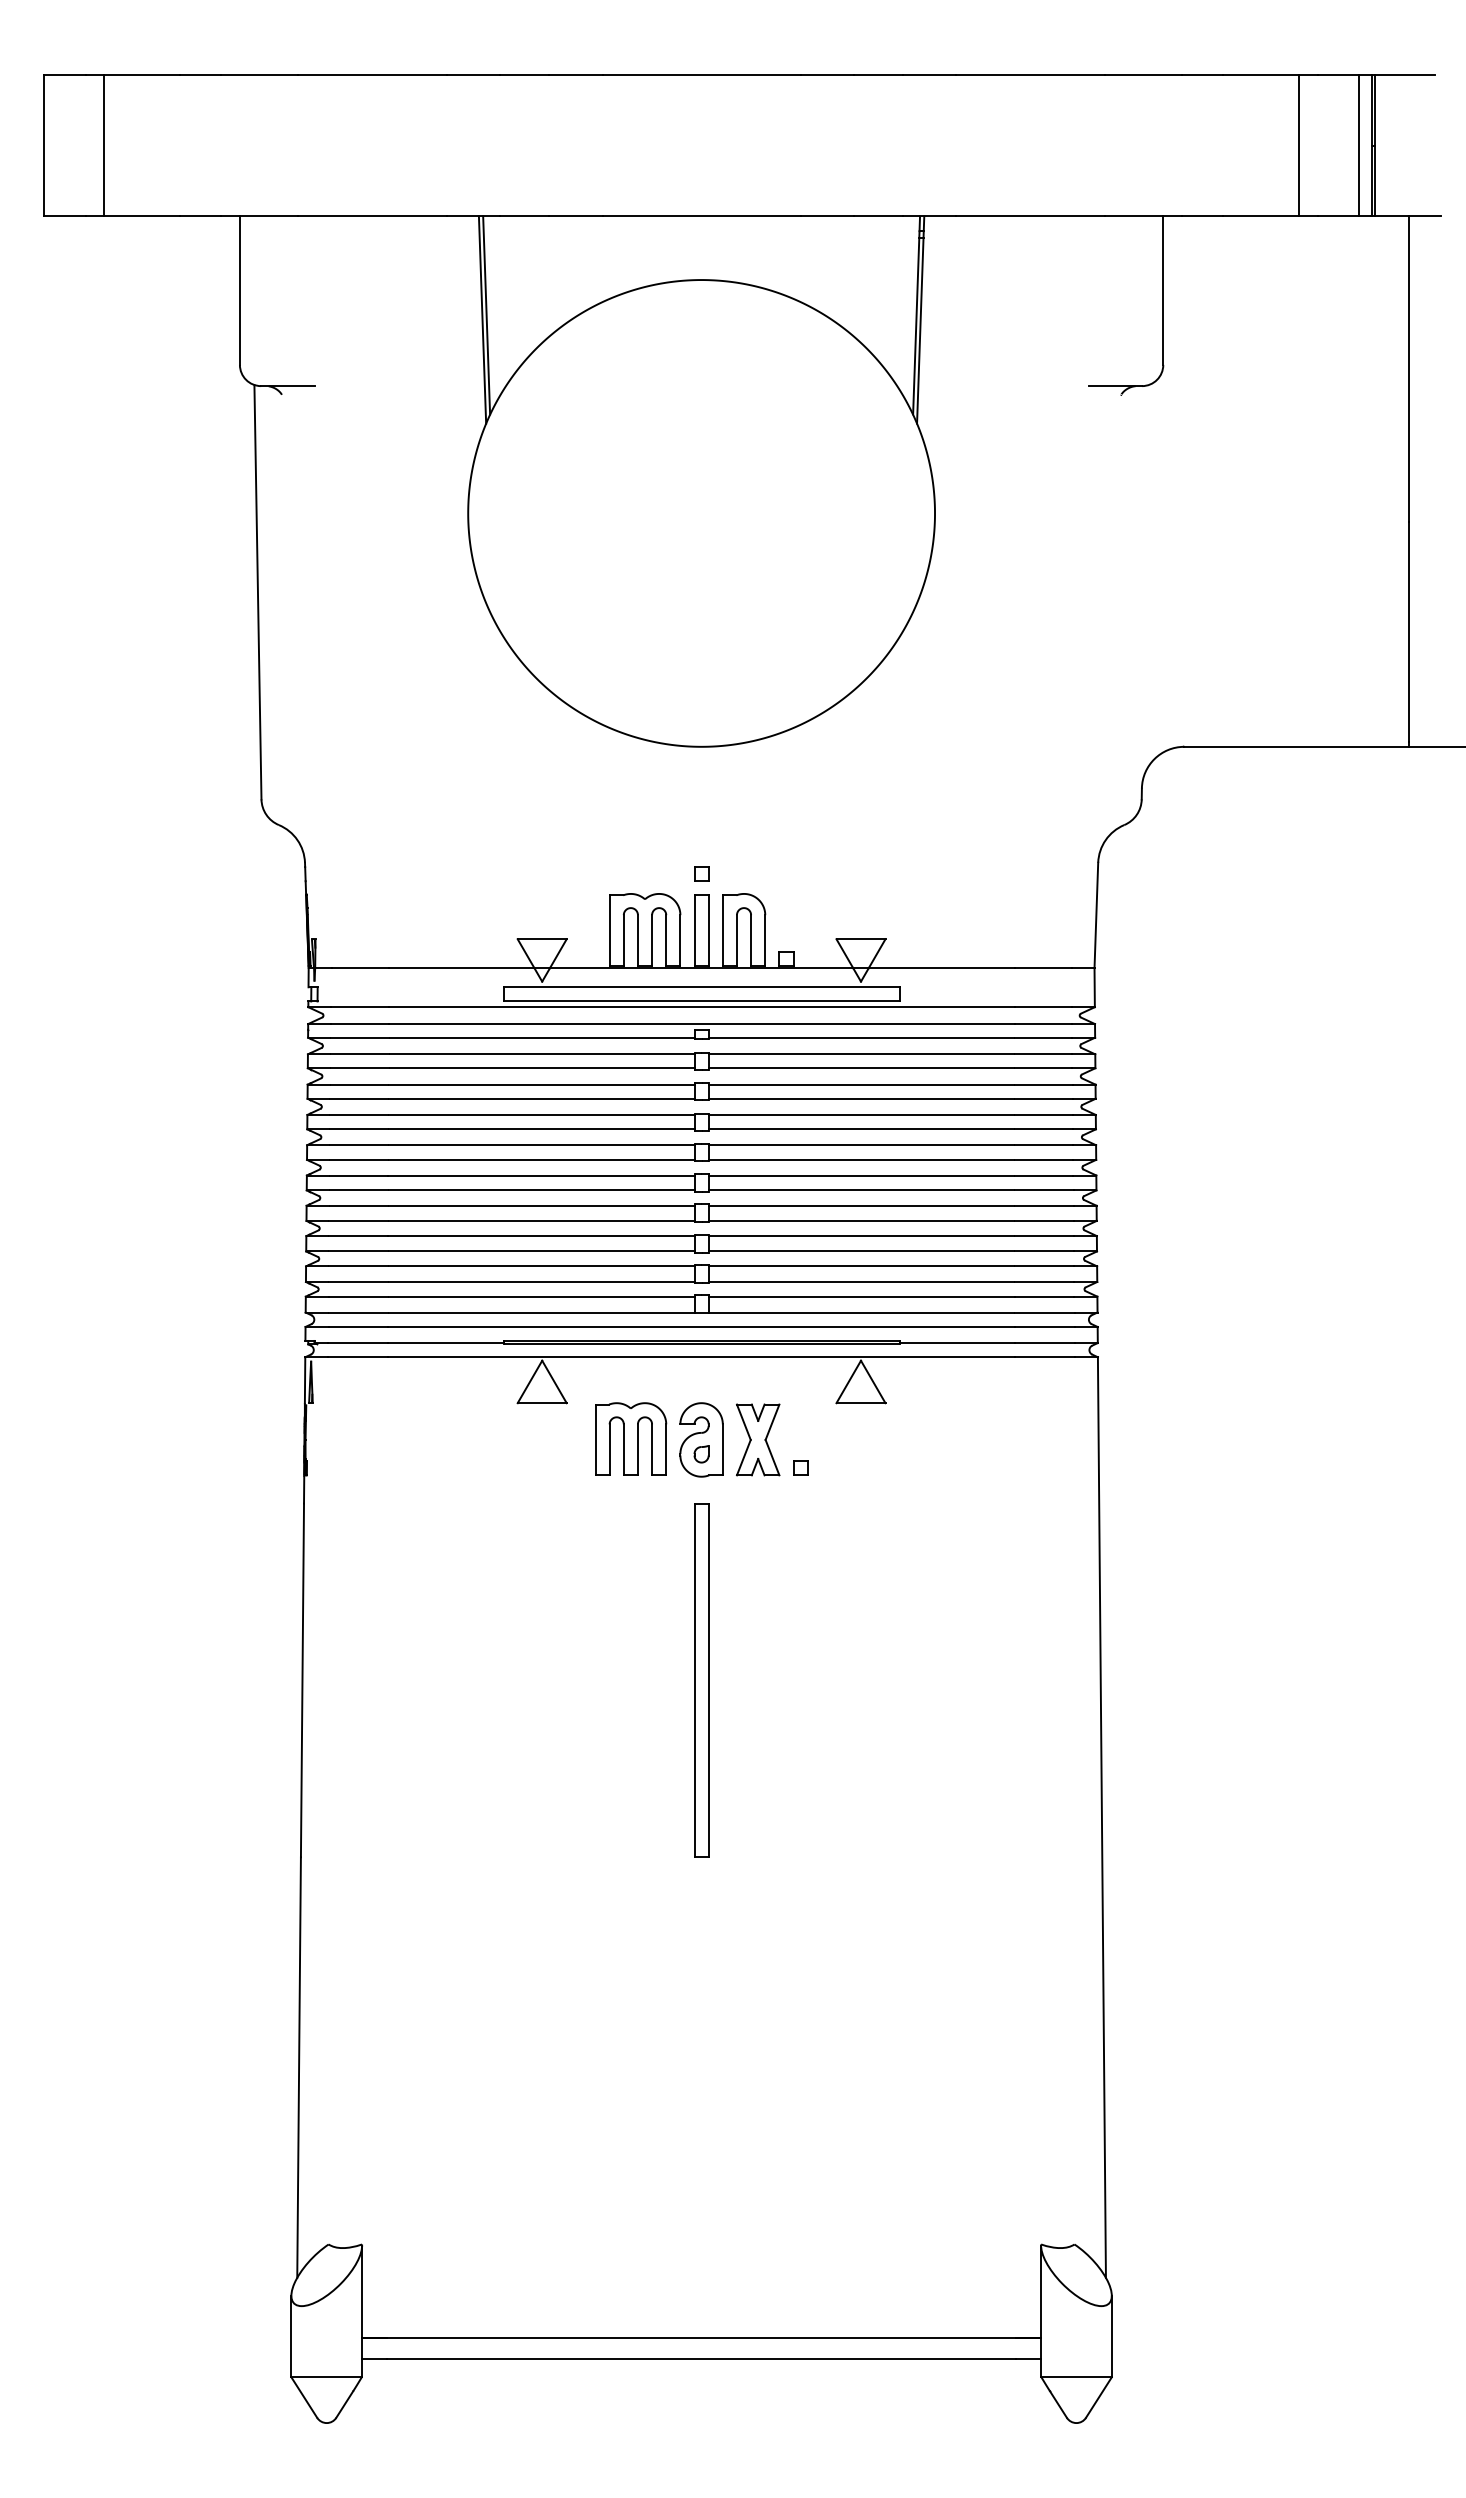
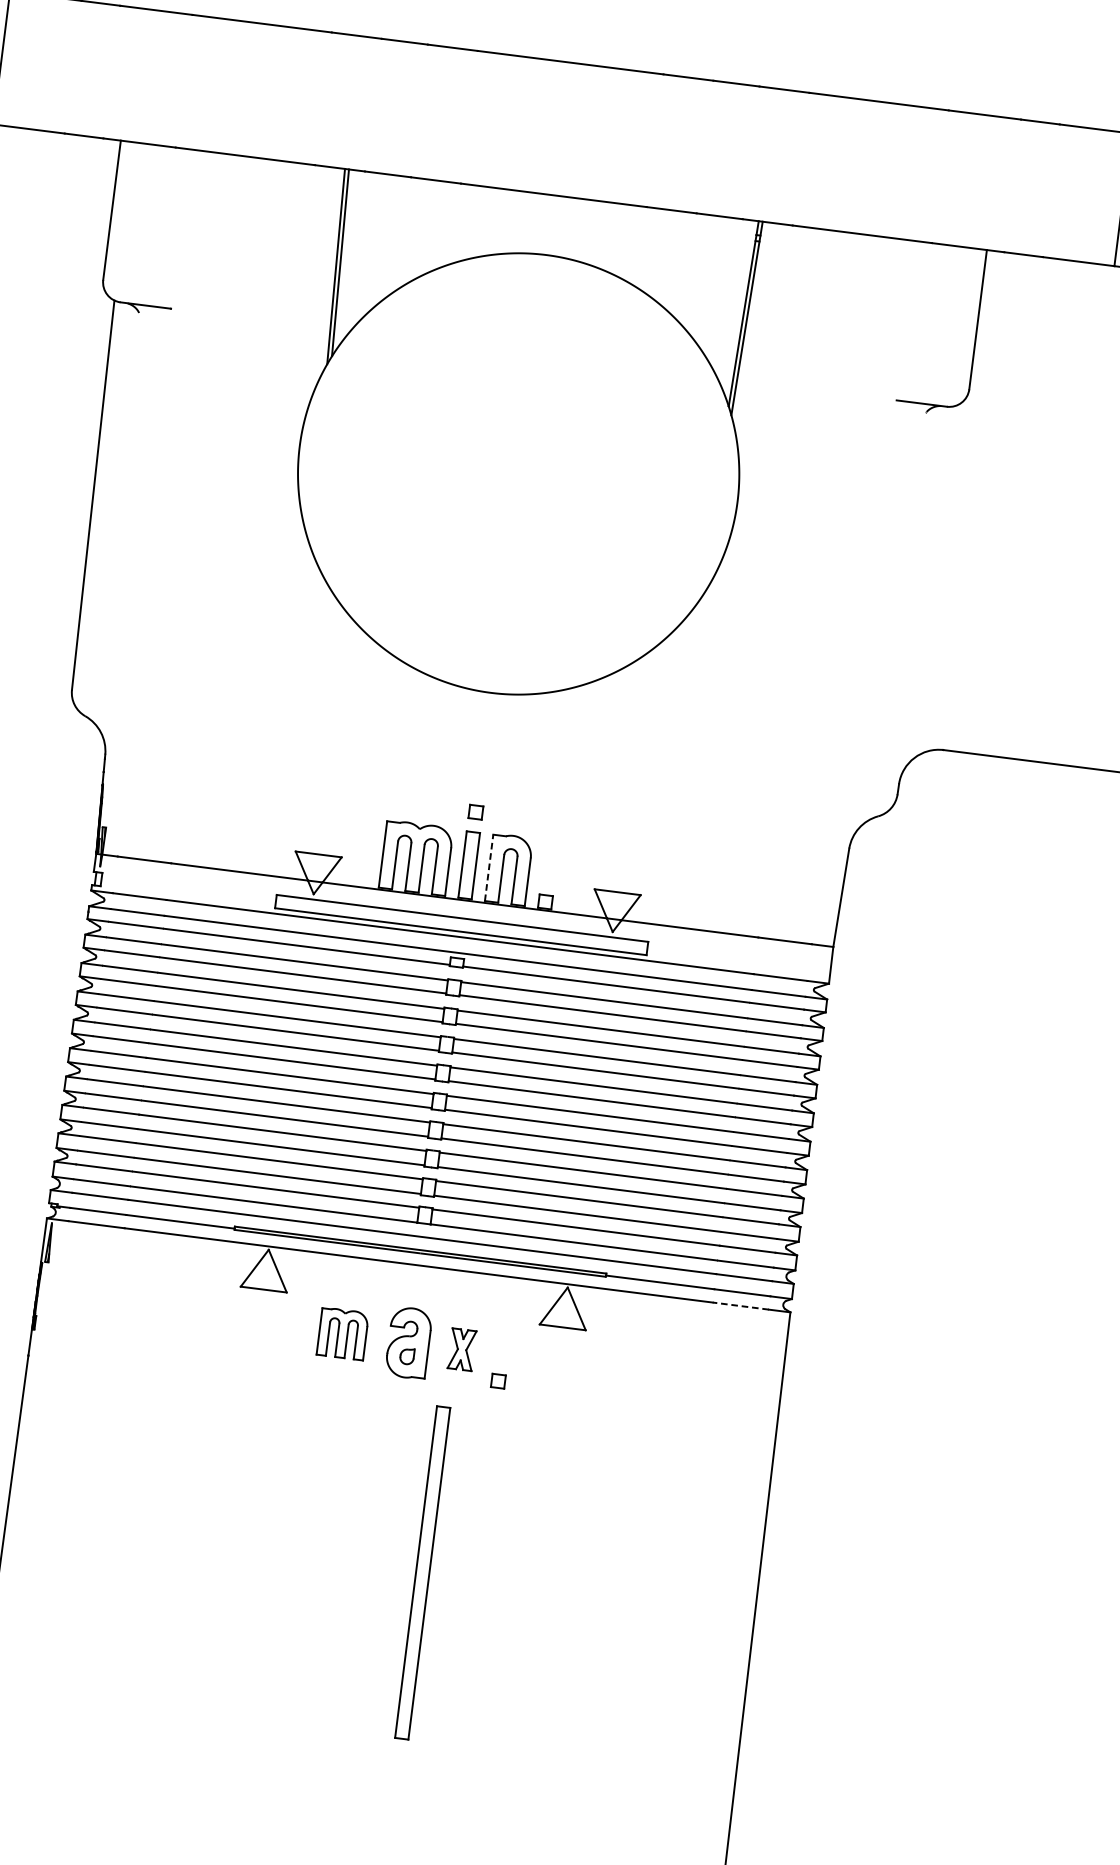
line: (722, 930) -> (488, 867), solid -> dashed
line: (1045, 1357) -> (741, 1306), solid -> dashed
part: (631, 1438) -> (343, 1333), size x0.7
part: (758, 1439) -> (462, 1349), size x0.6
part: (701, 1680) -> (422, 1572), moved

